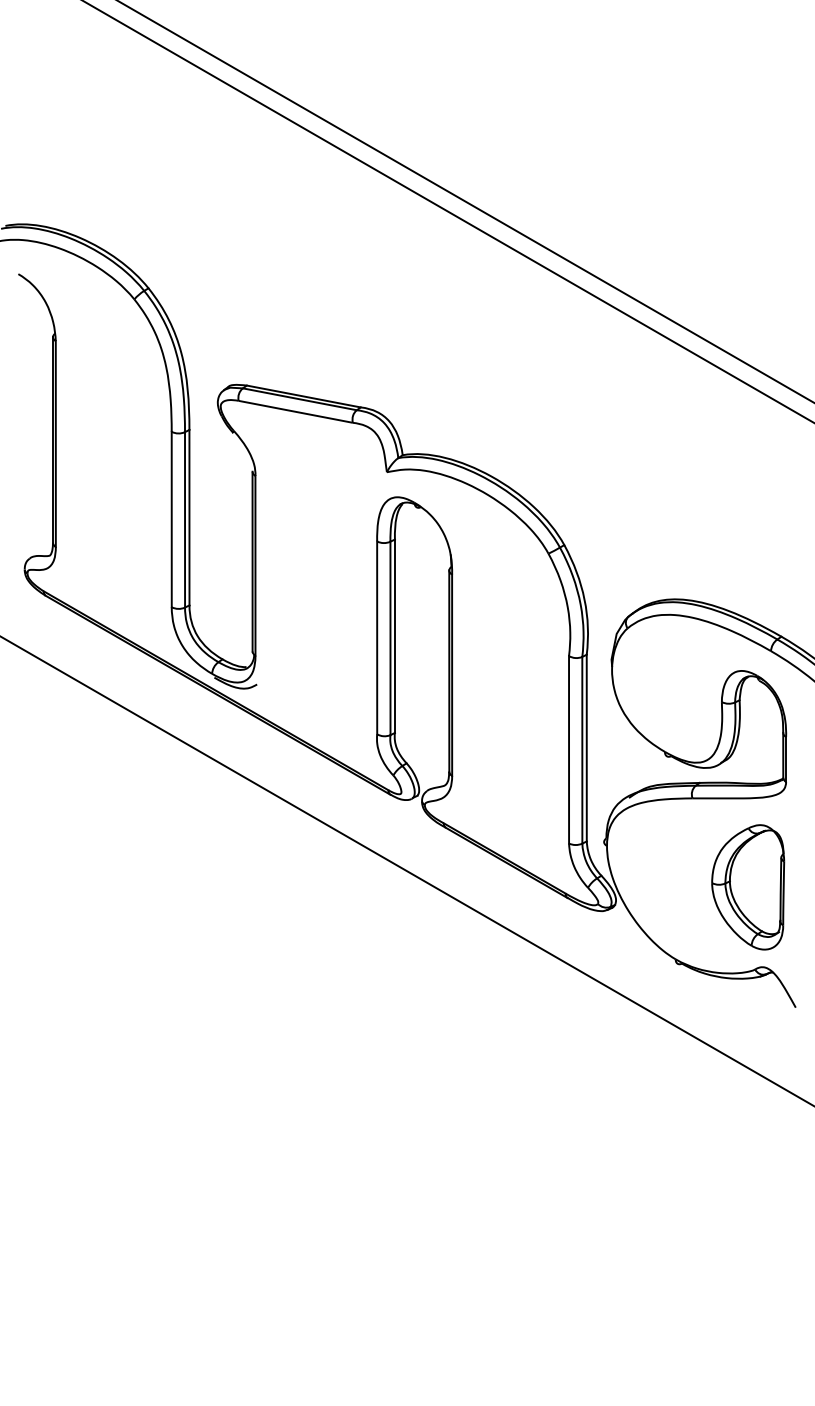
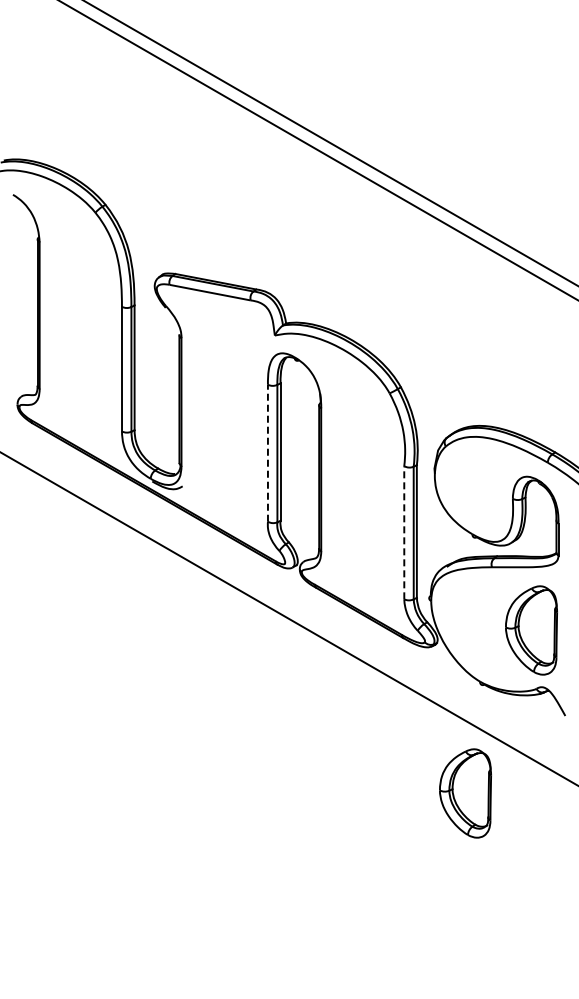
line: (376, 638) -> (267, 453), solid -> dashed
line: (569, 749) -> (404, 532), solid -> dashed
part: (655, 1116) -> (465, 793), added

